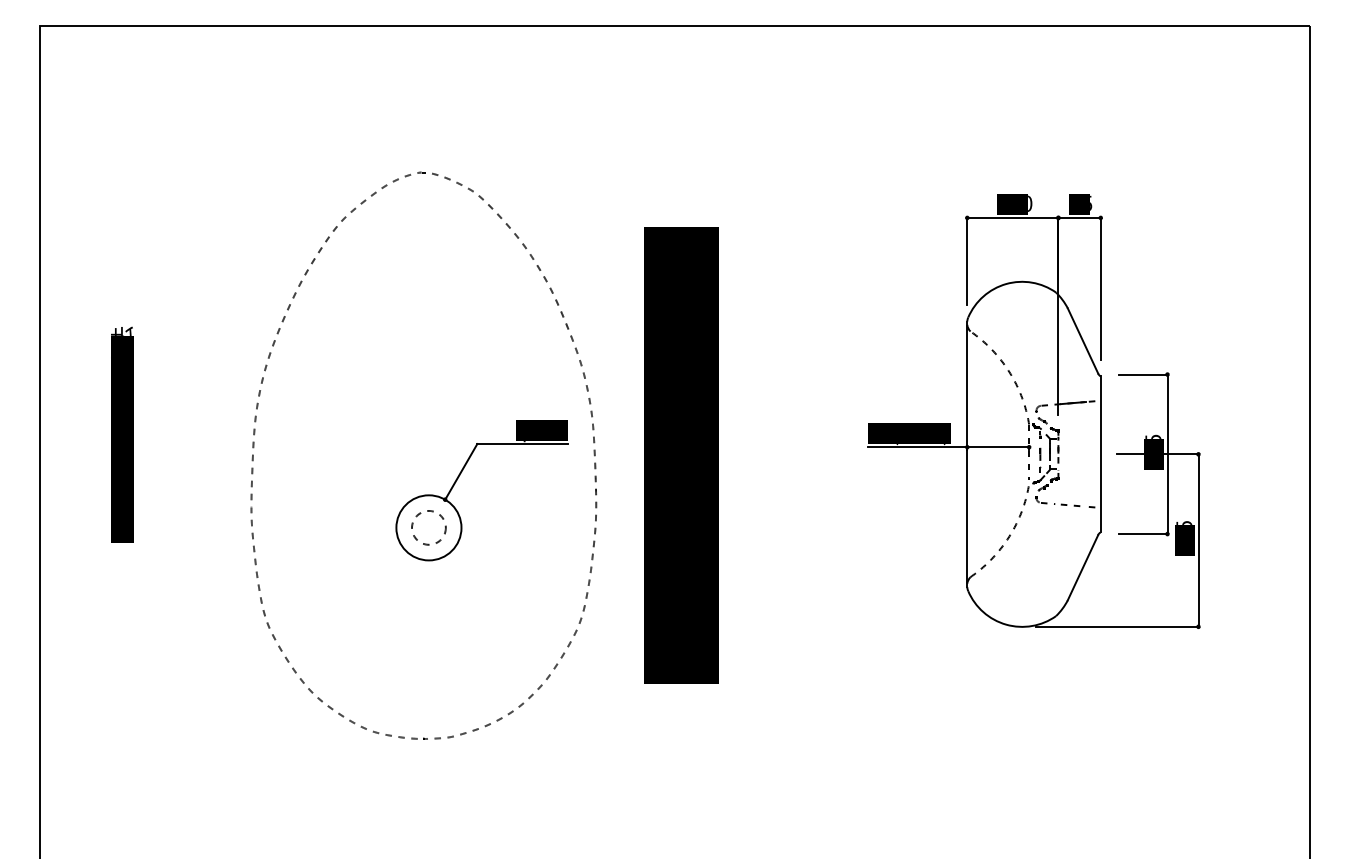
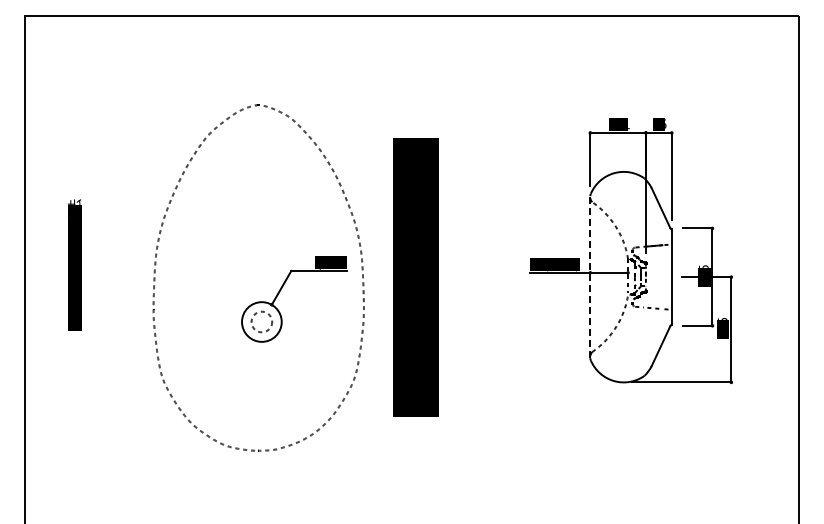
text: (1029, 204) -> (628, 124), 140 -> 111
line: (967, 454) -> (590, 277), solid -> dashed

